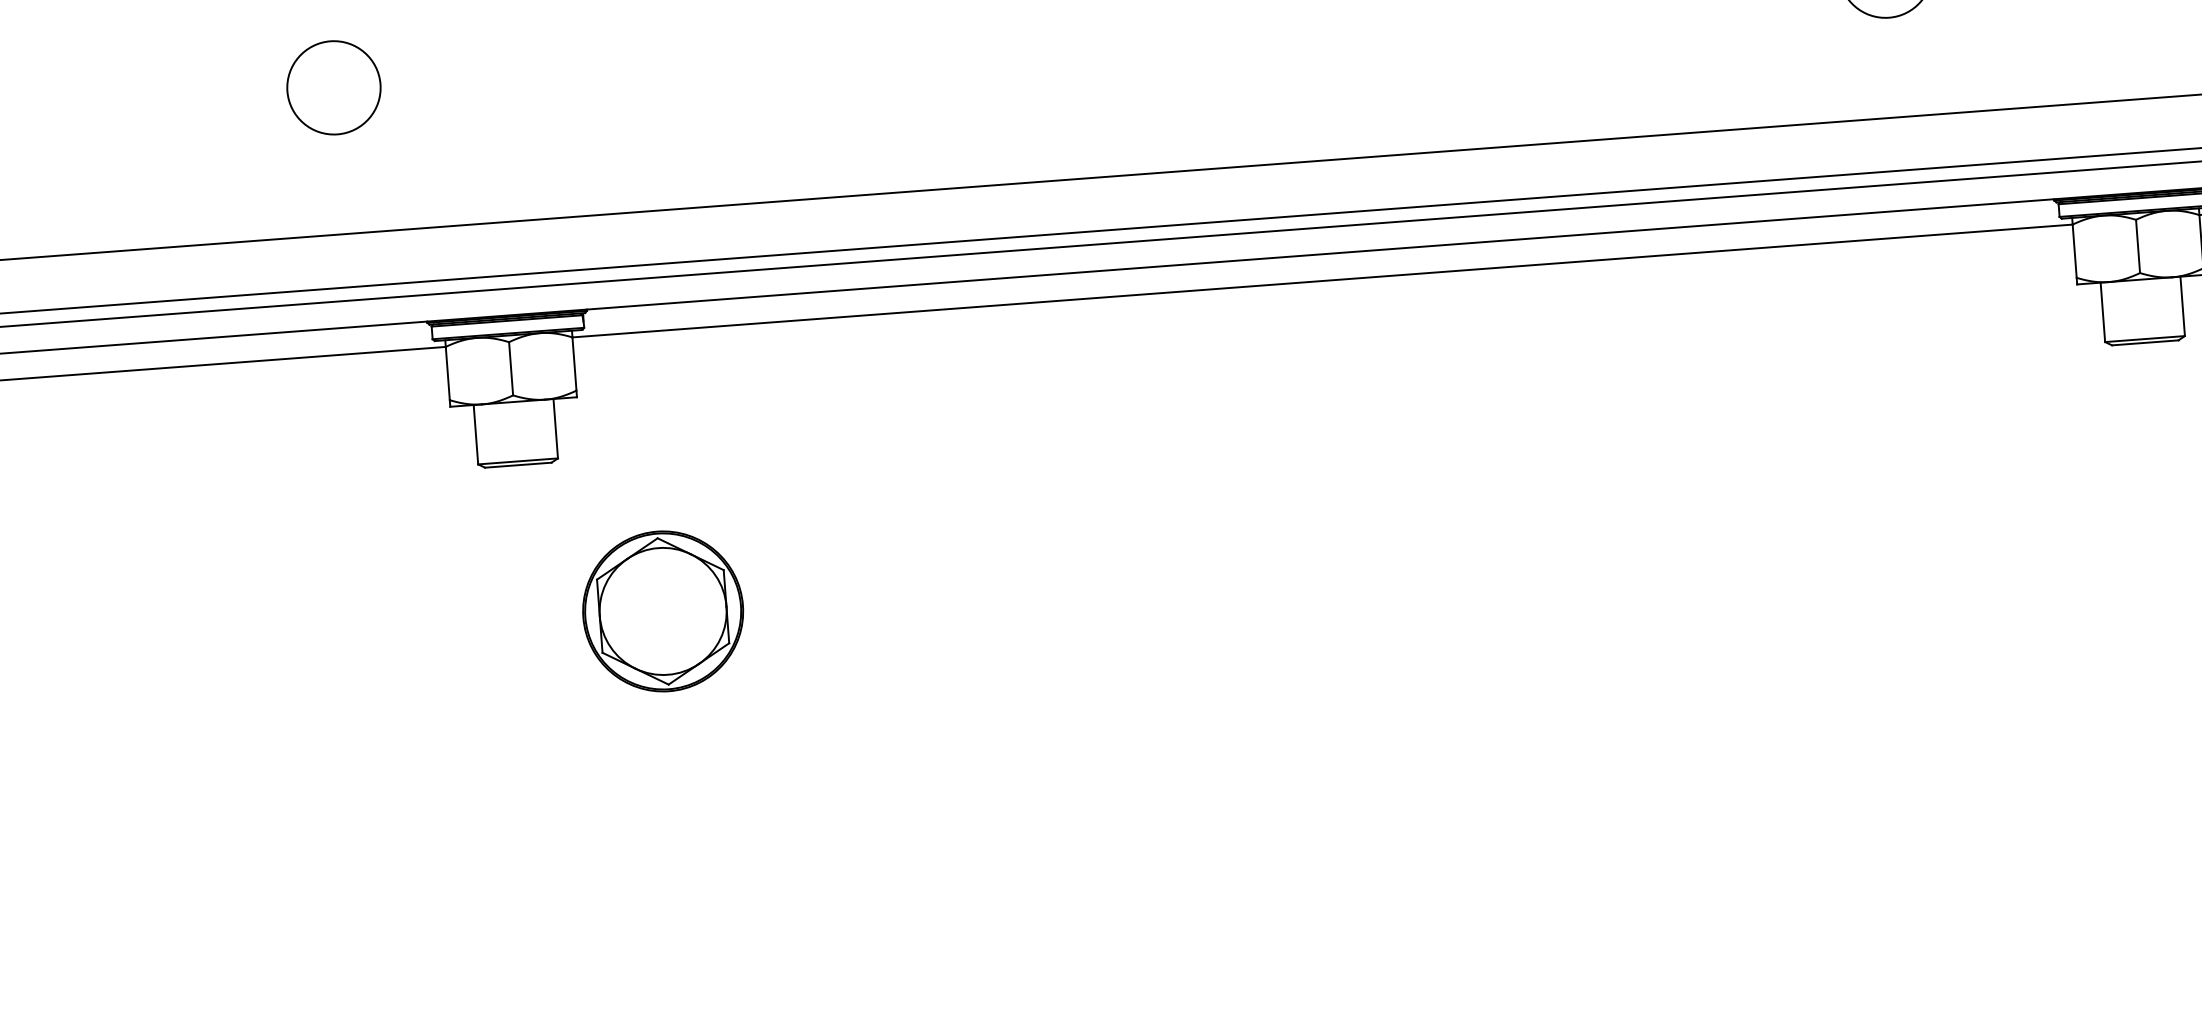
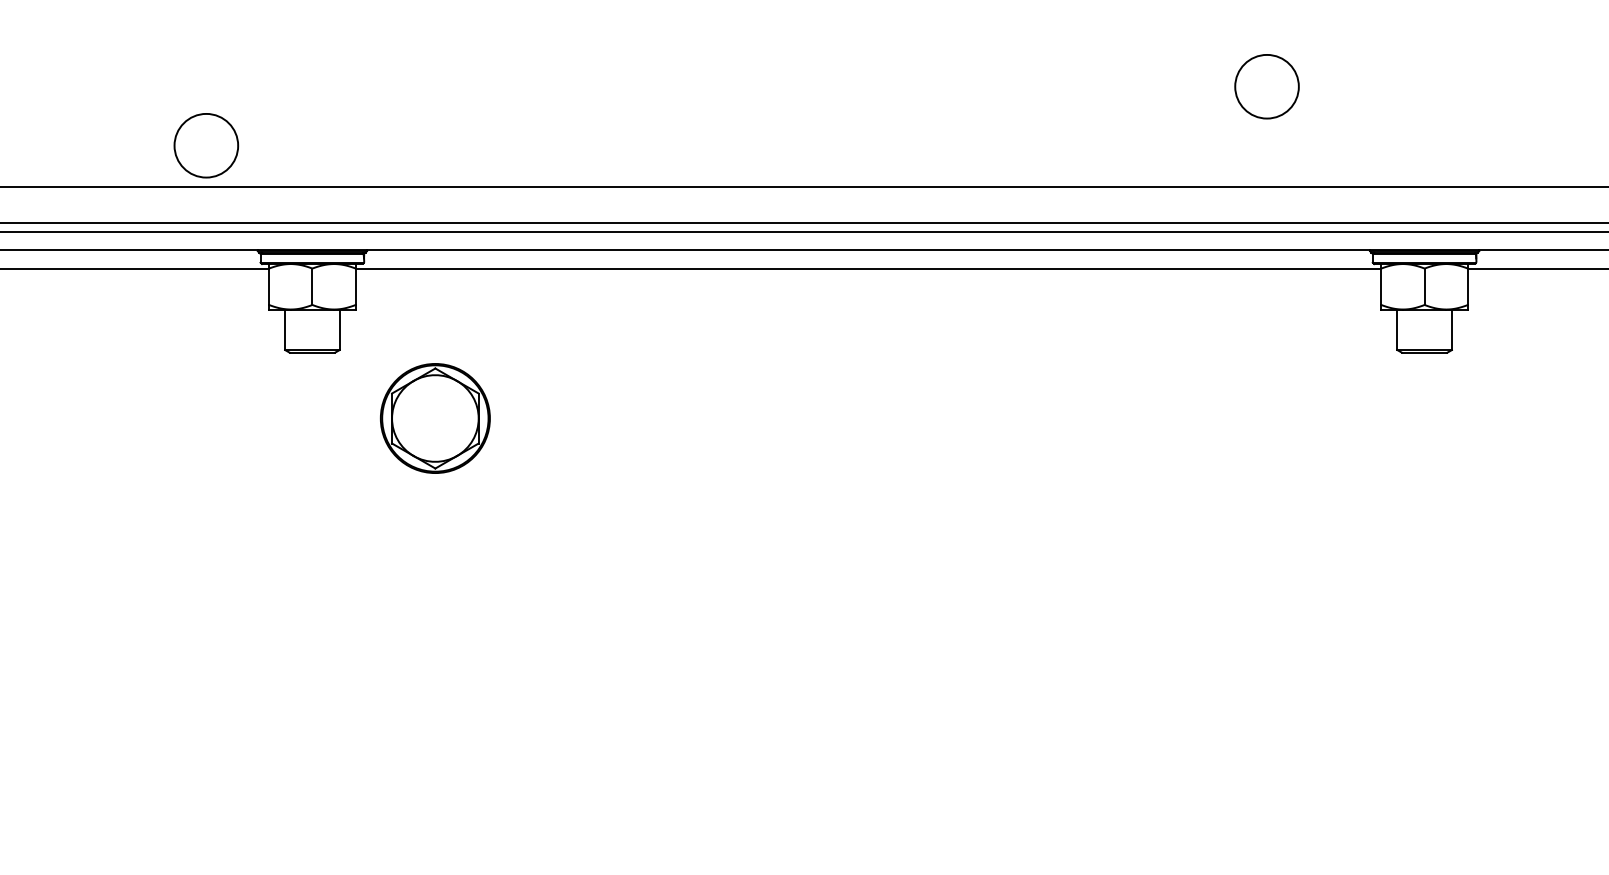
circle: (334, 87) -> (206, 145), moved
part: (663, 611) -> (435, 418), moved

